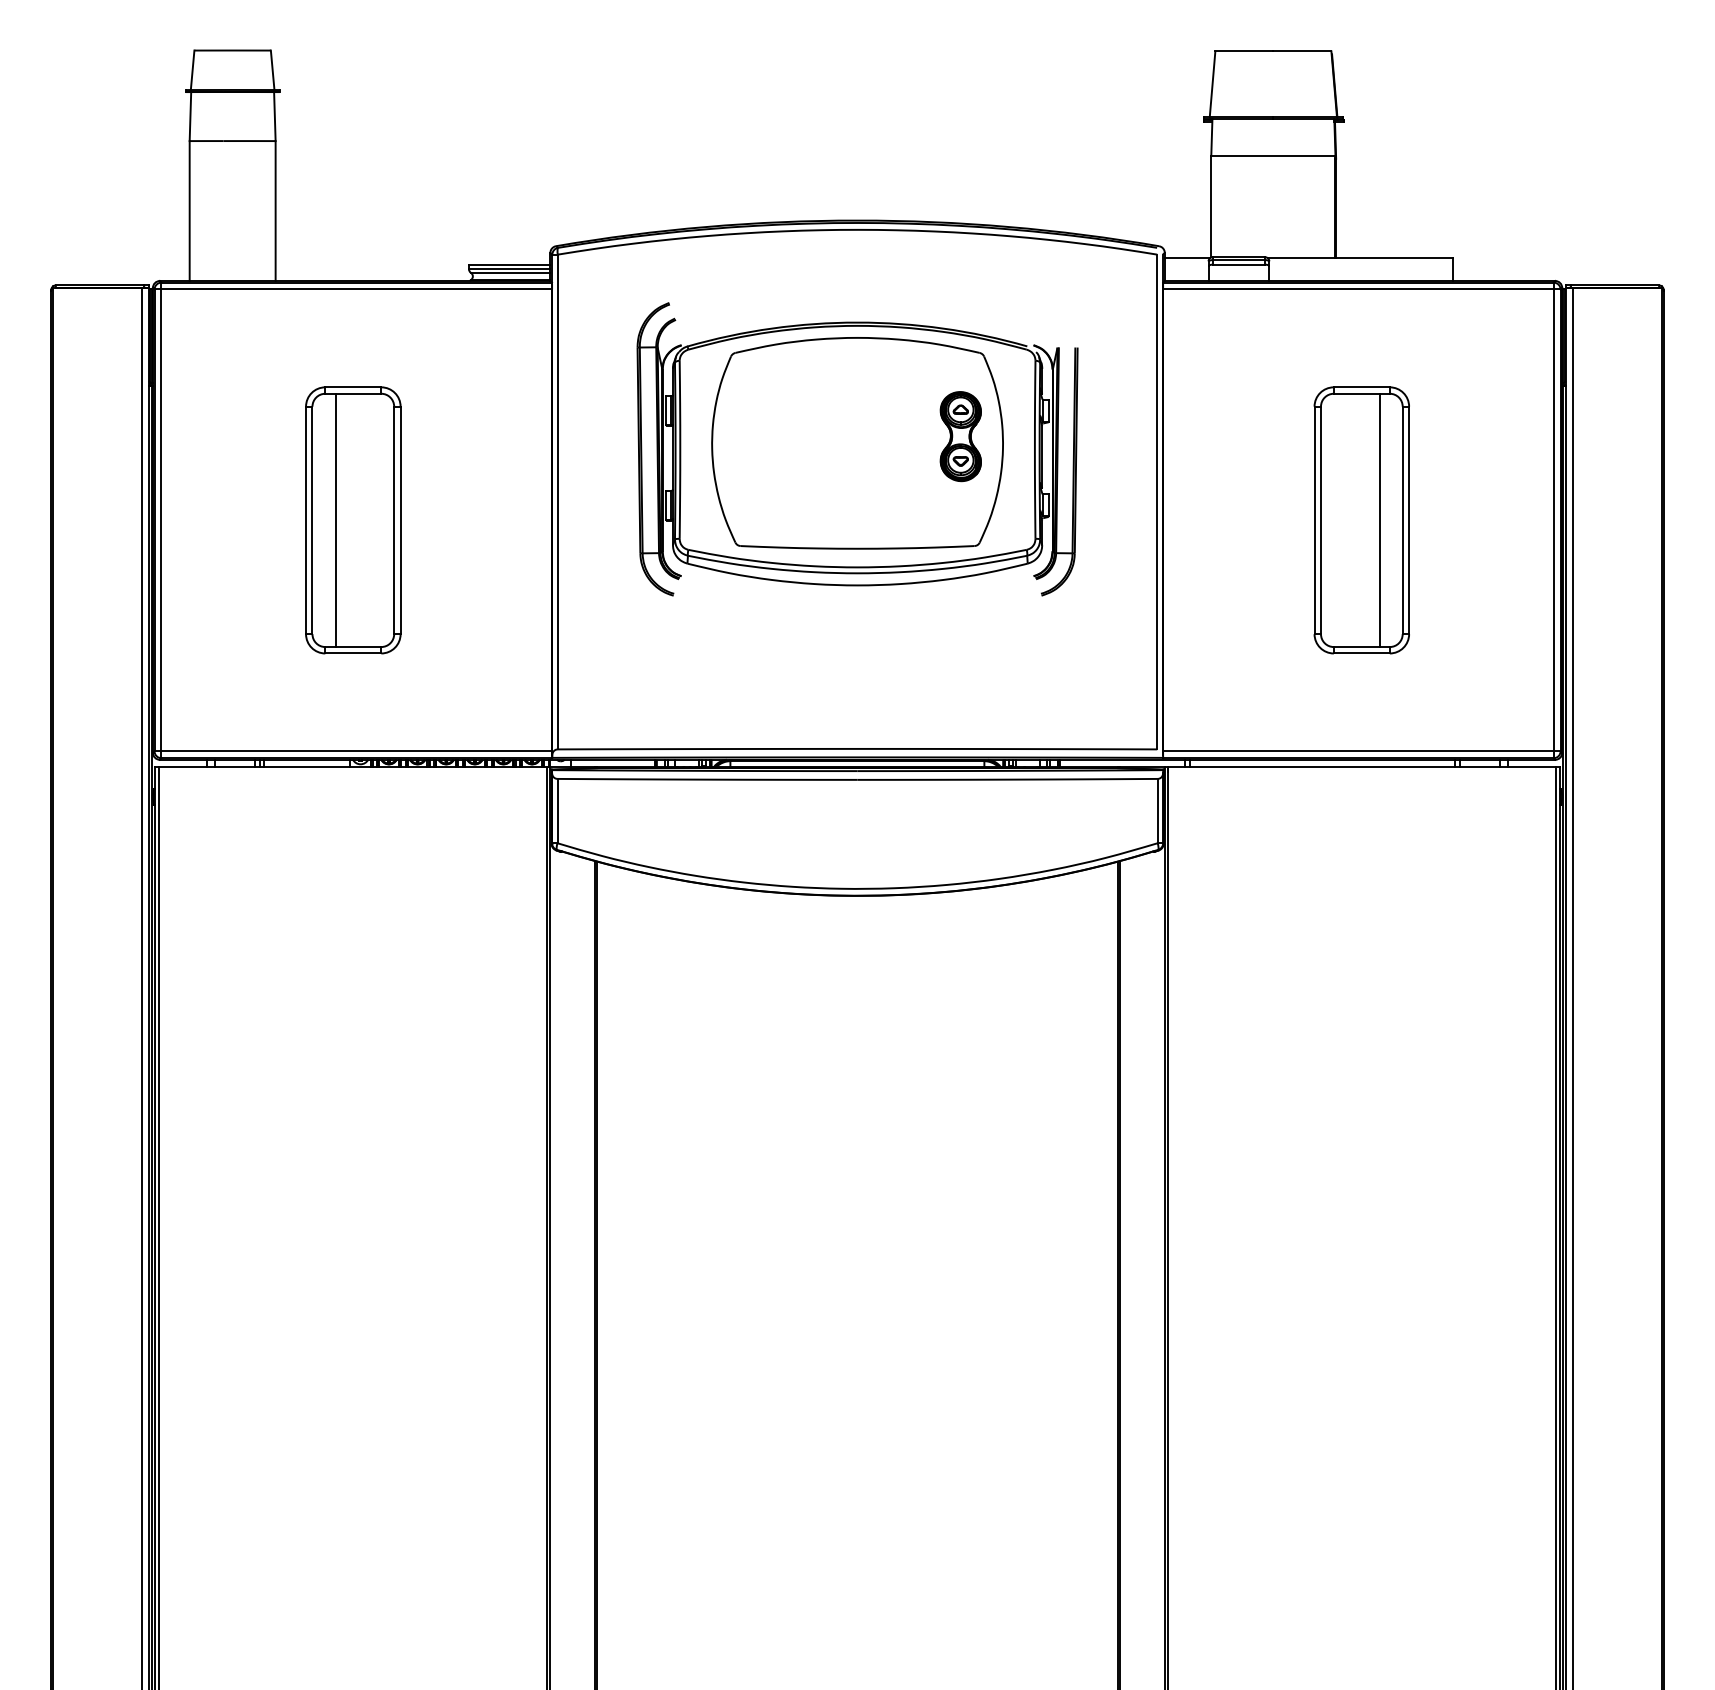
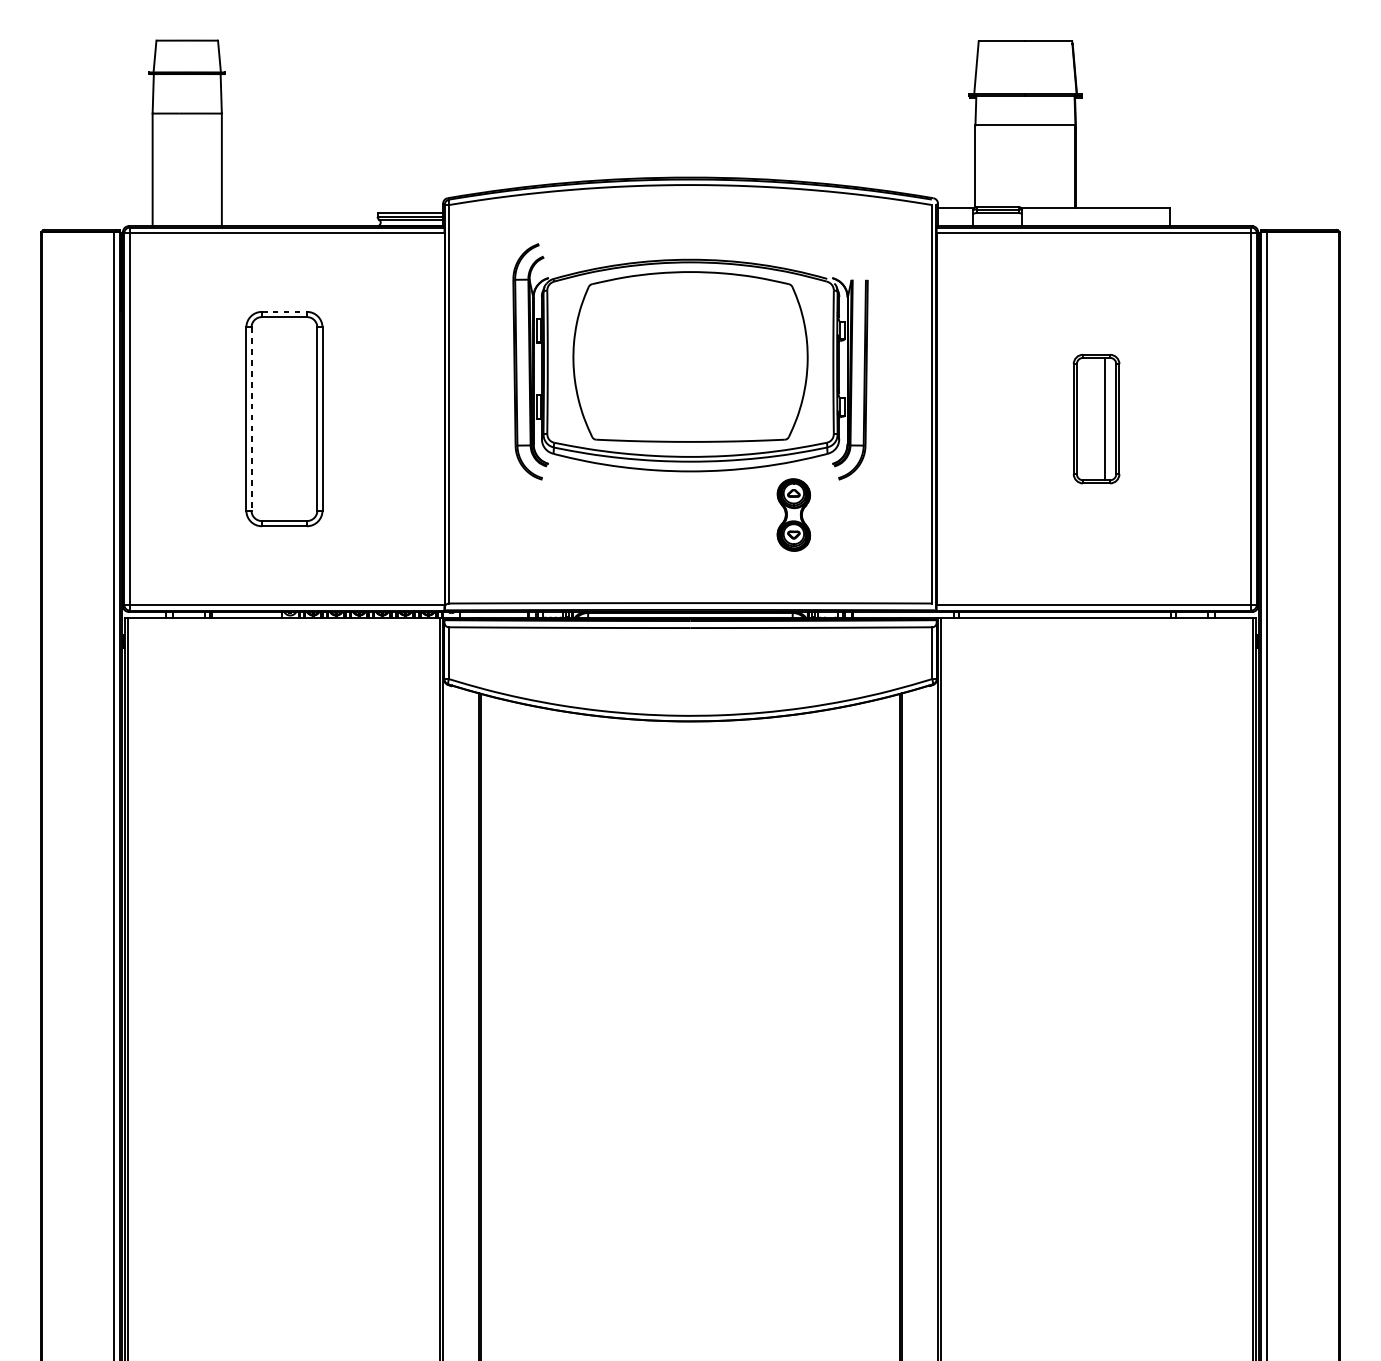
line: (353, 387) -> (284, 312), solid -> dashed
part: (960, 436) -> (793, 514), moved
line: (312, 520) -> (251, 419), solid -> dashed
line: (335, 520) -> (270, 419), removed
part: (1361, 520) -> (1096, 419), size x0.6

